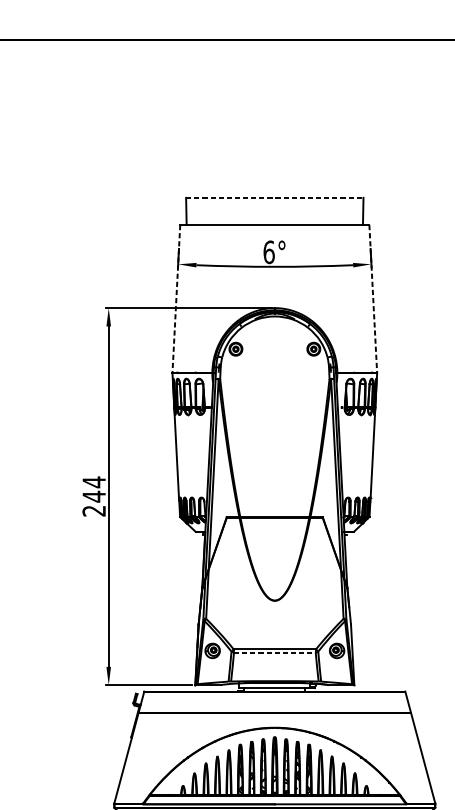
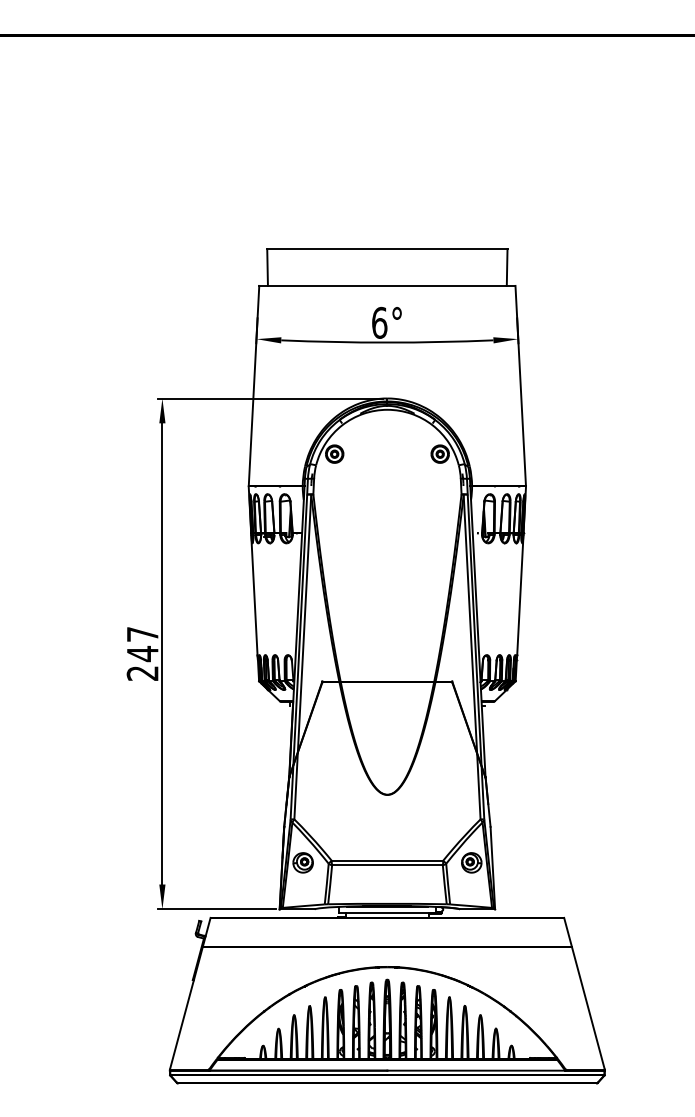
line: (274, 198) -> (387, 249), dashed -> solid
line: (176, 299) -> (254, 386), dashed -> solid
line: (373, 299) -> (520, 386), dashed -> solid
text: (94, 482) -> (142, 634), 244 -> 247
line: (274, 652) -> (387, 865), dashed -> solid

